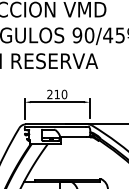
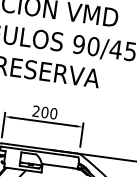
text: (57, 94) -> (45, 112), 210 -> 200

